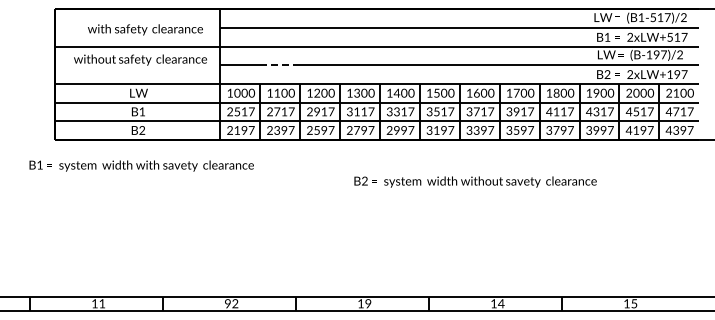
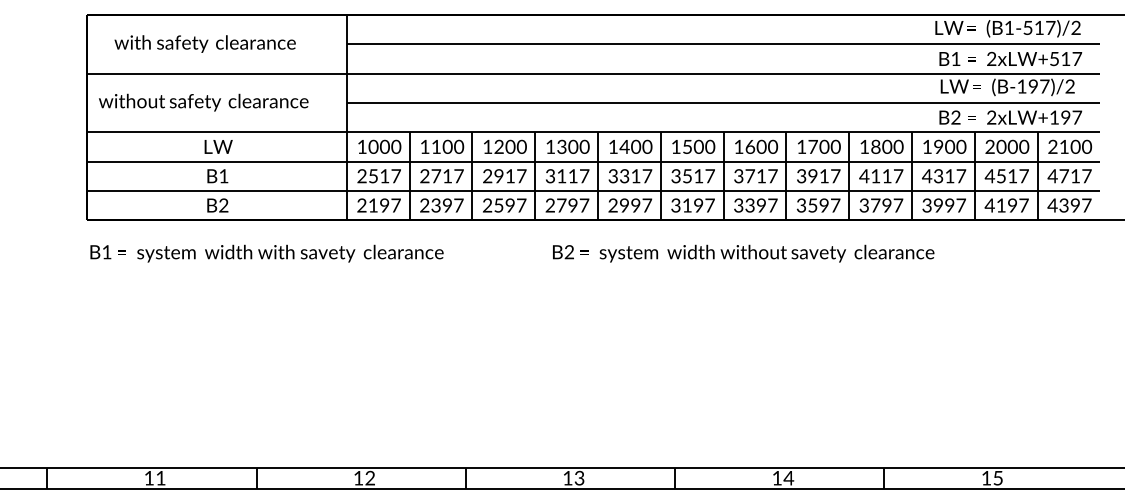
text: (145, 29) -> (205, 43), moved
text: (140, 59) -> (203, 101), moved
line: (280, 65) -> (441, 103), dashed -> solid
text: (141, 165) -> (266, 252), moved
text: (475, 181) -> (743, 252), moved
text: (227, 303) -> (357, 477), 92 -> 12
text: (368, 304) -> (579, 479), 19 -> 13

